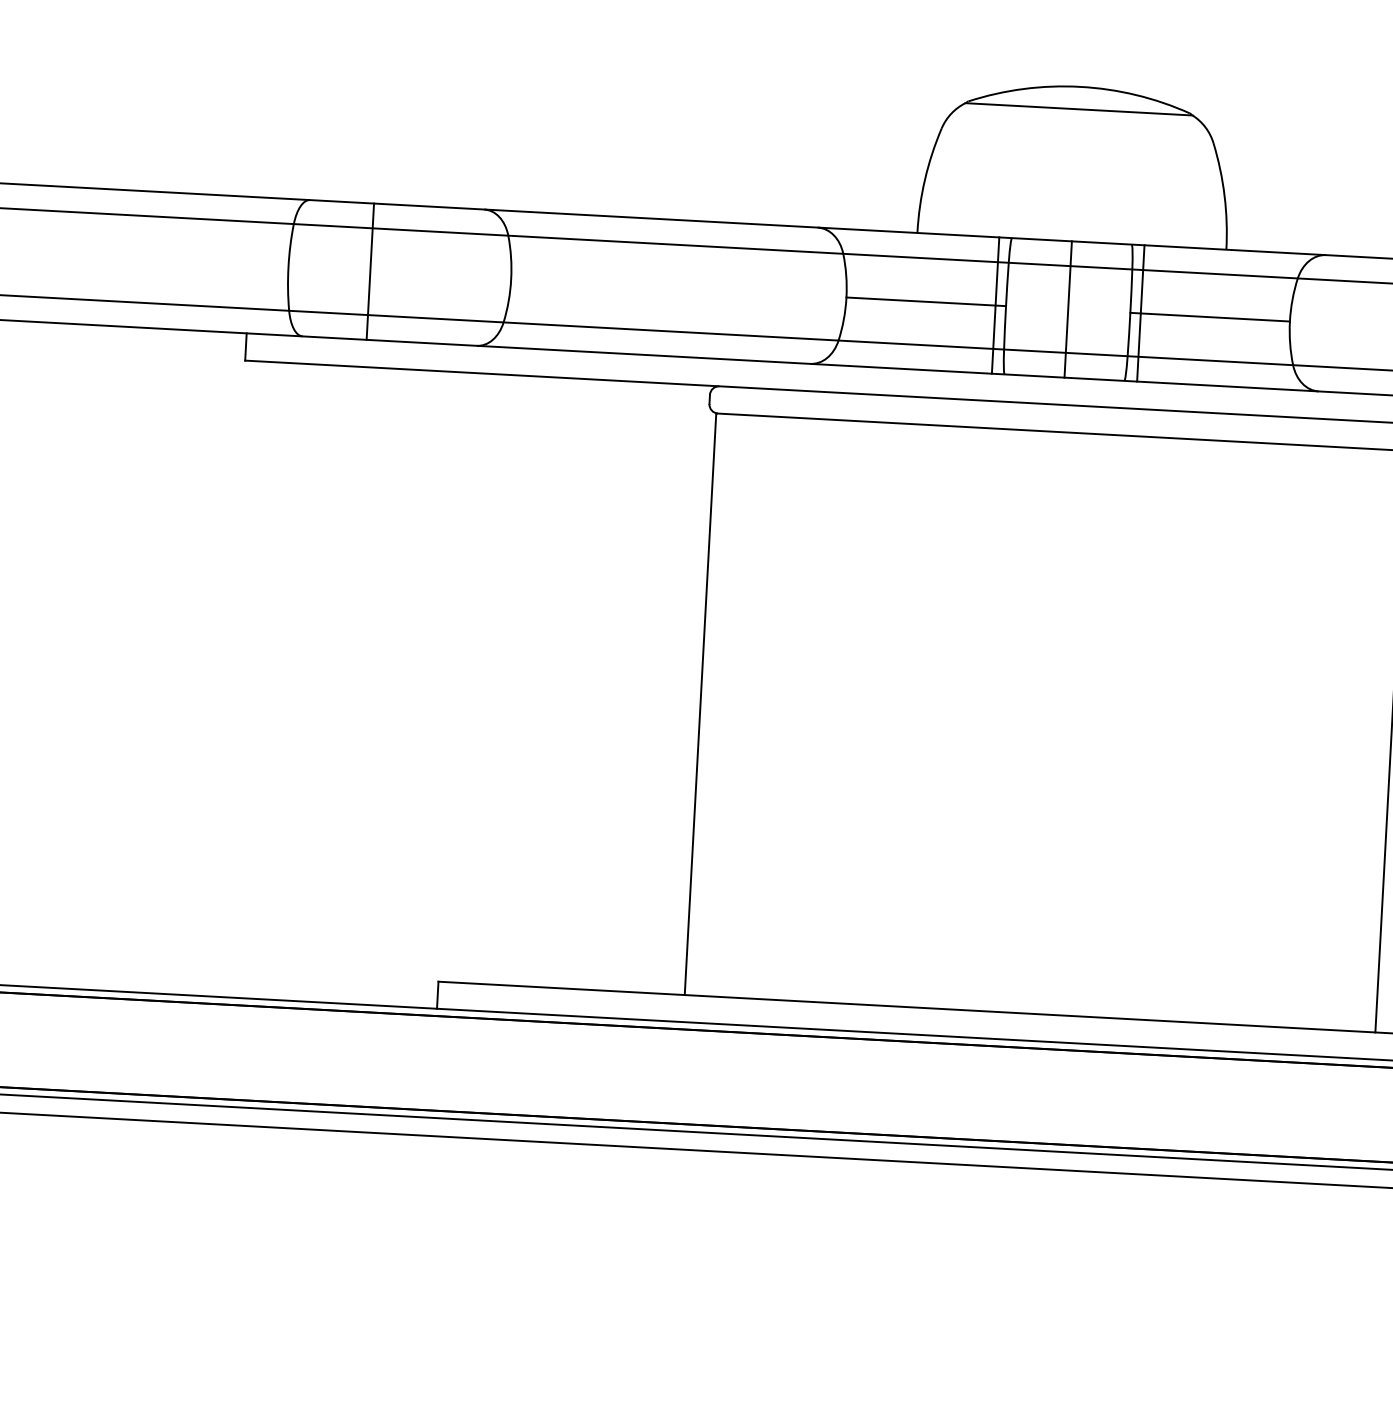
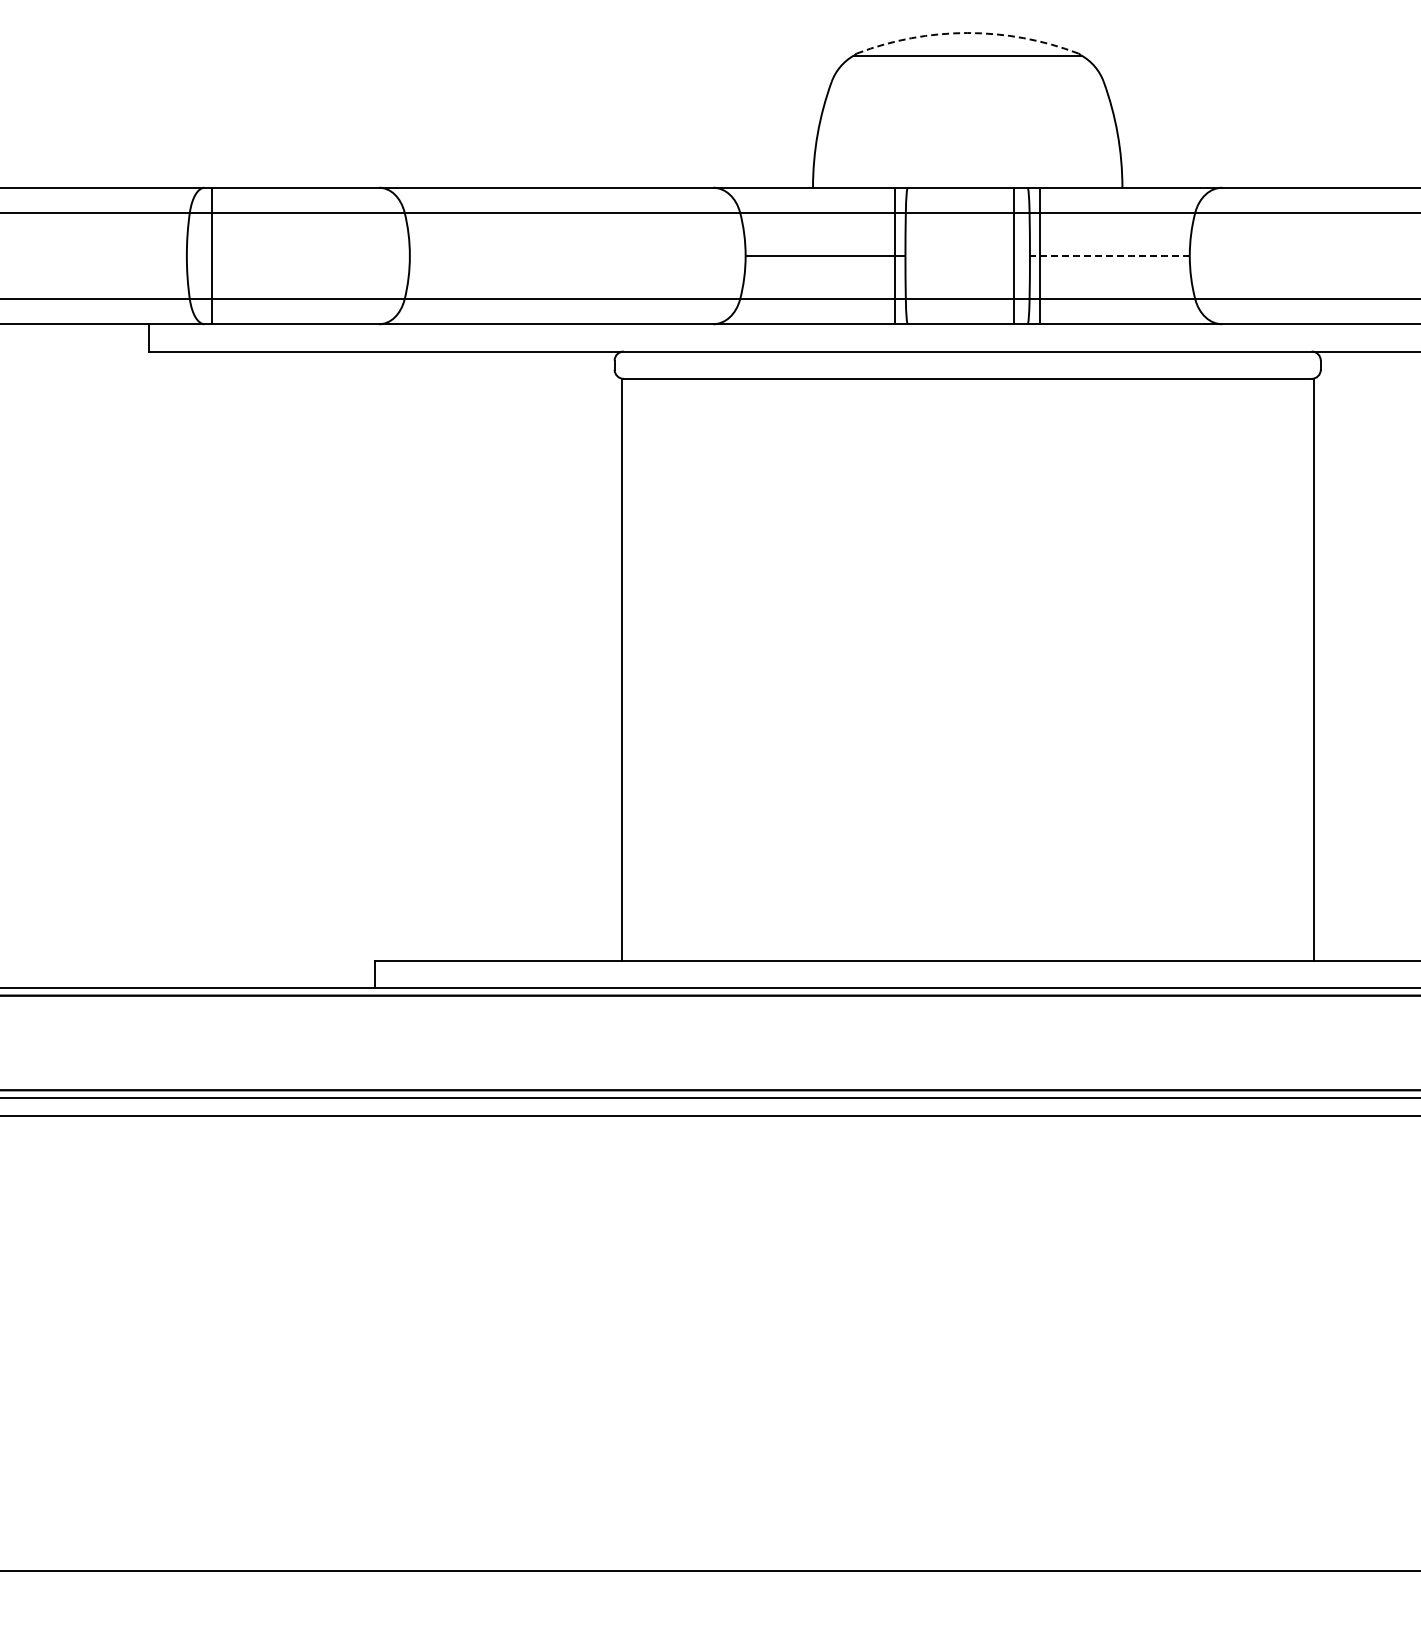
arc: (1080, 87) -> (967, 33), solid -> dashed
line: (370, 271) -> (211, 255), moved
line: (1068, 308) -> (1013, 255), moved
line: (1209, 317) -> (1109, 256), solid -> dashed

